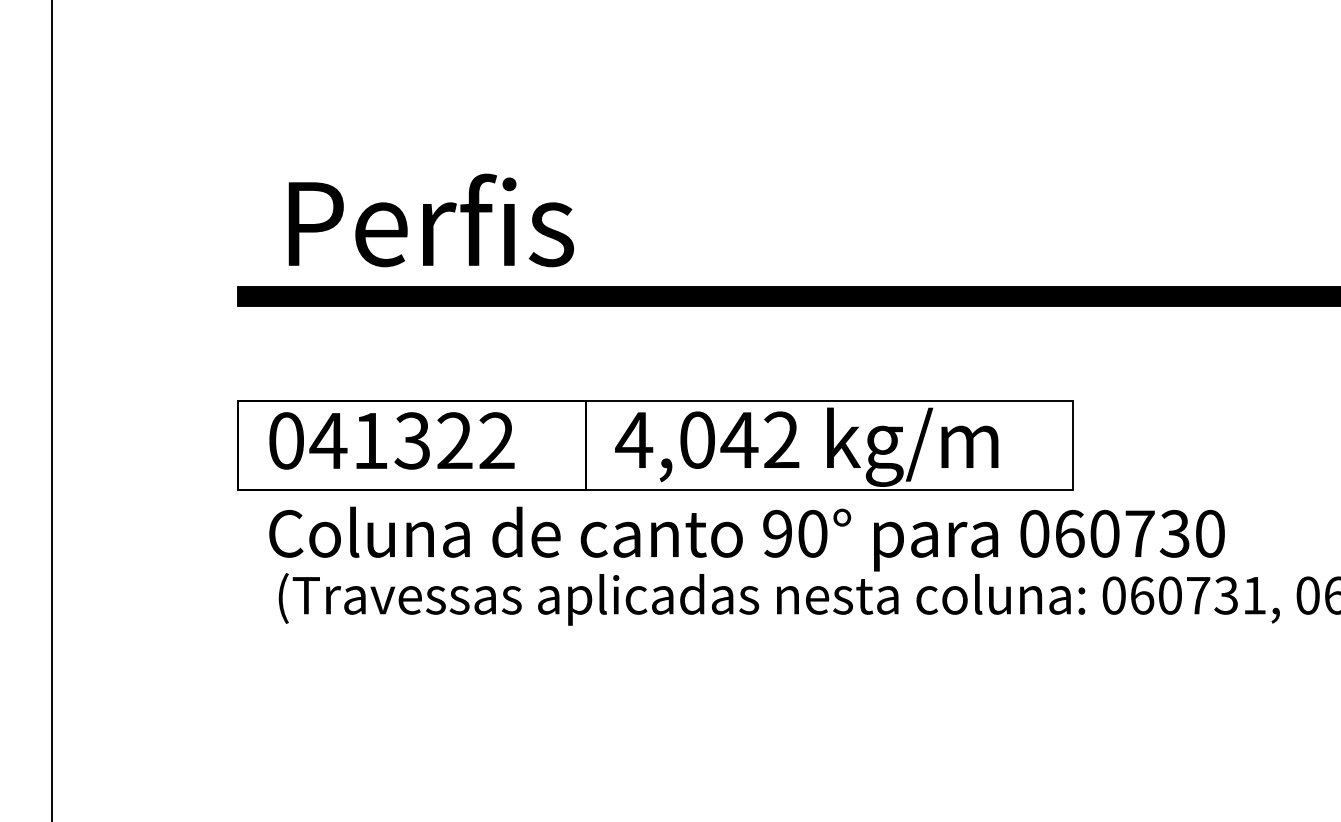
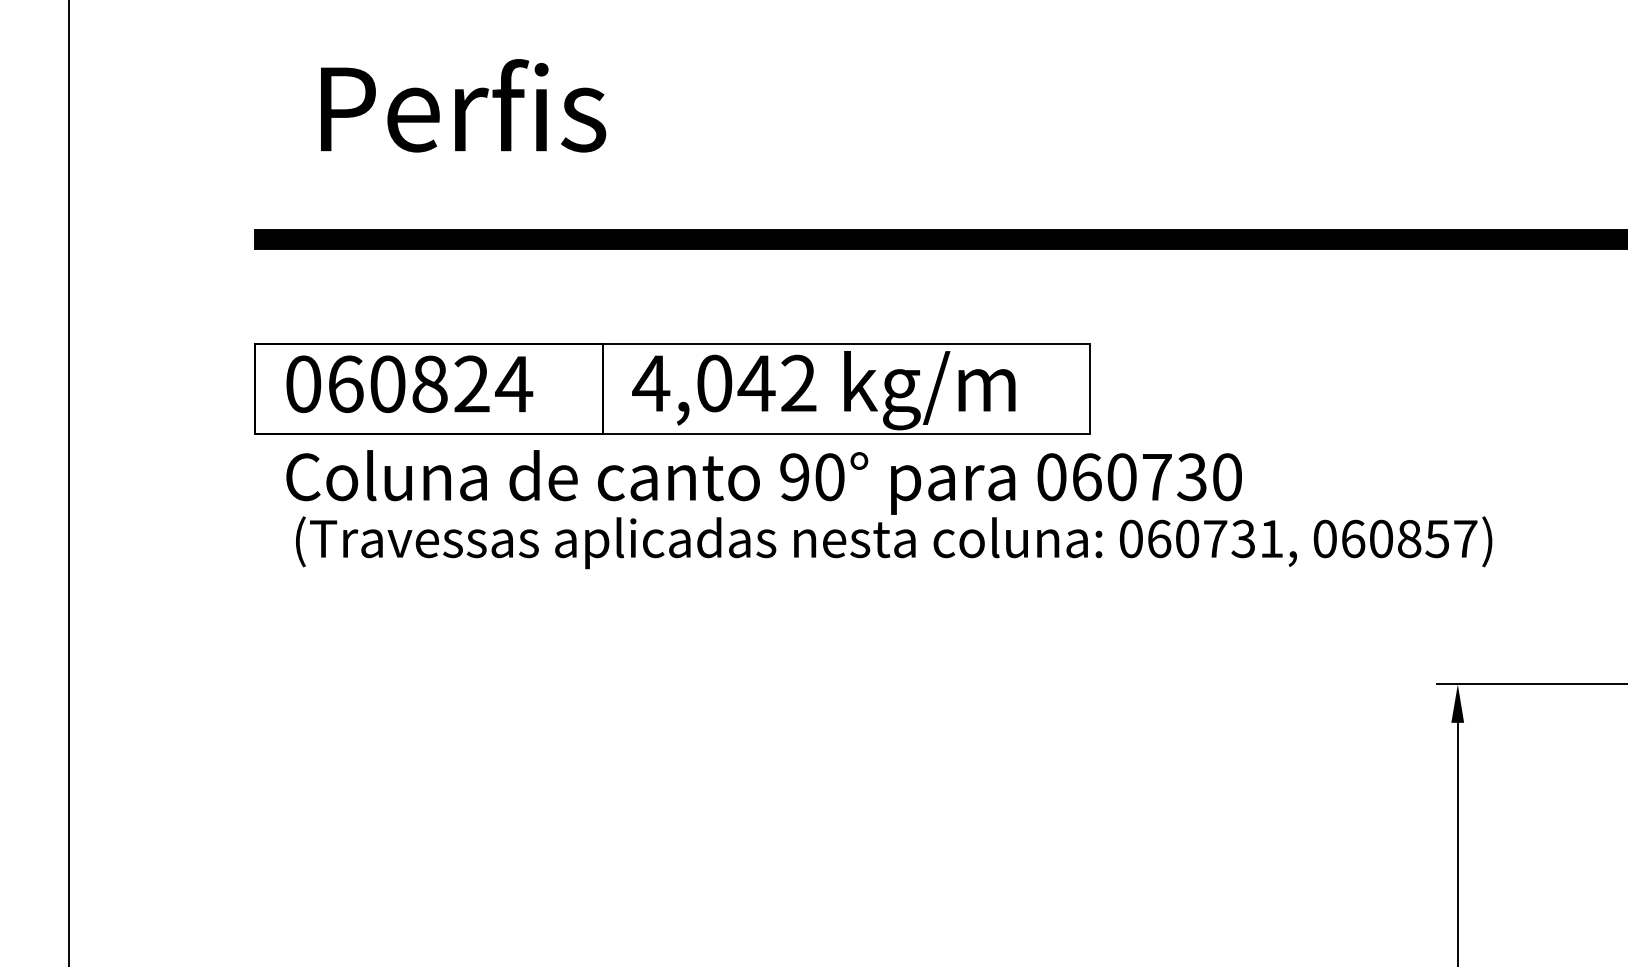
text: (431, 220) -> (463, 105), moved
text: (412, 441) -> (429, 384), 041322 -> 060824

